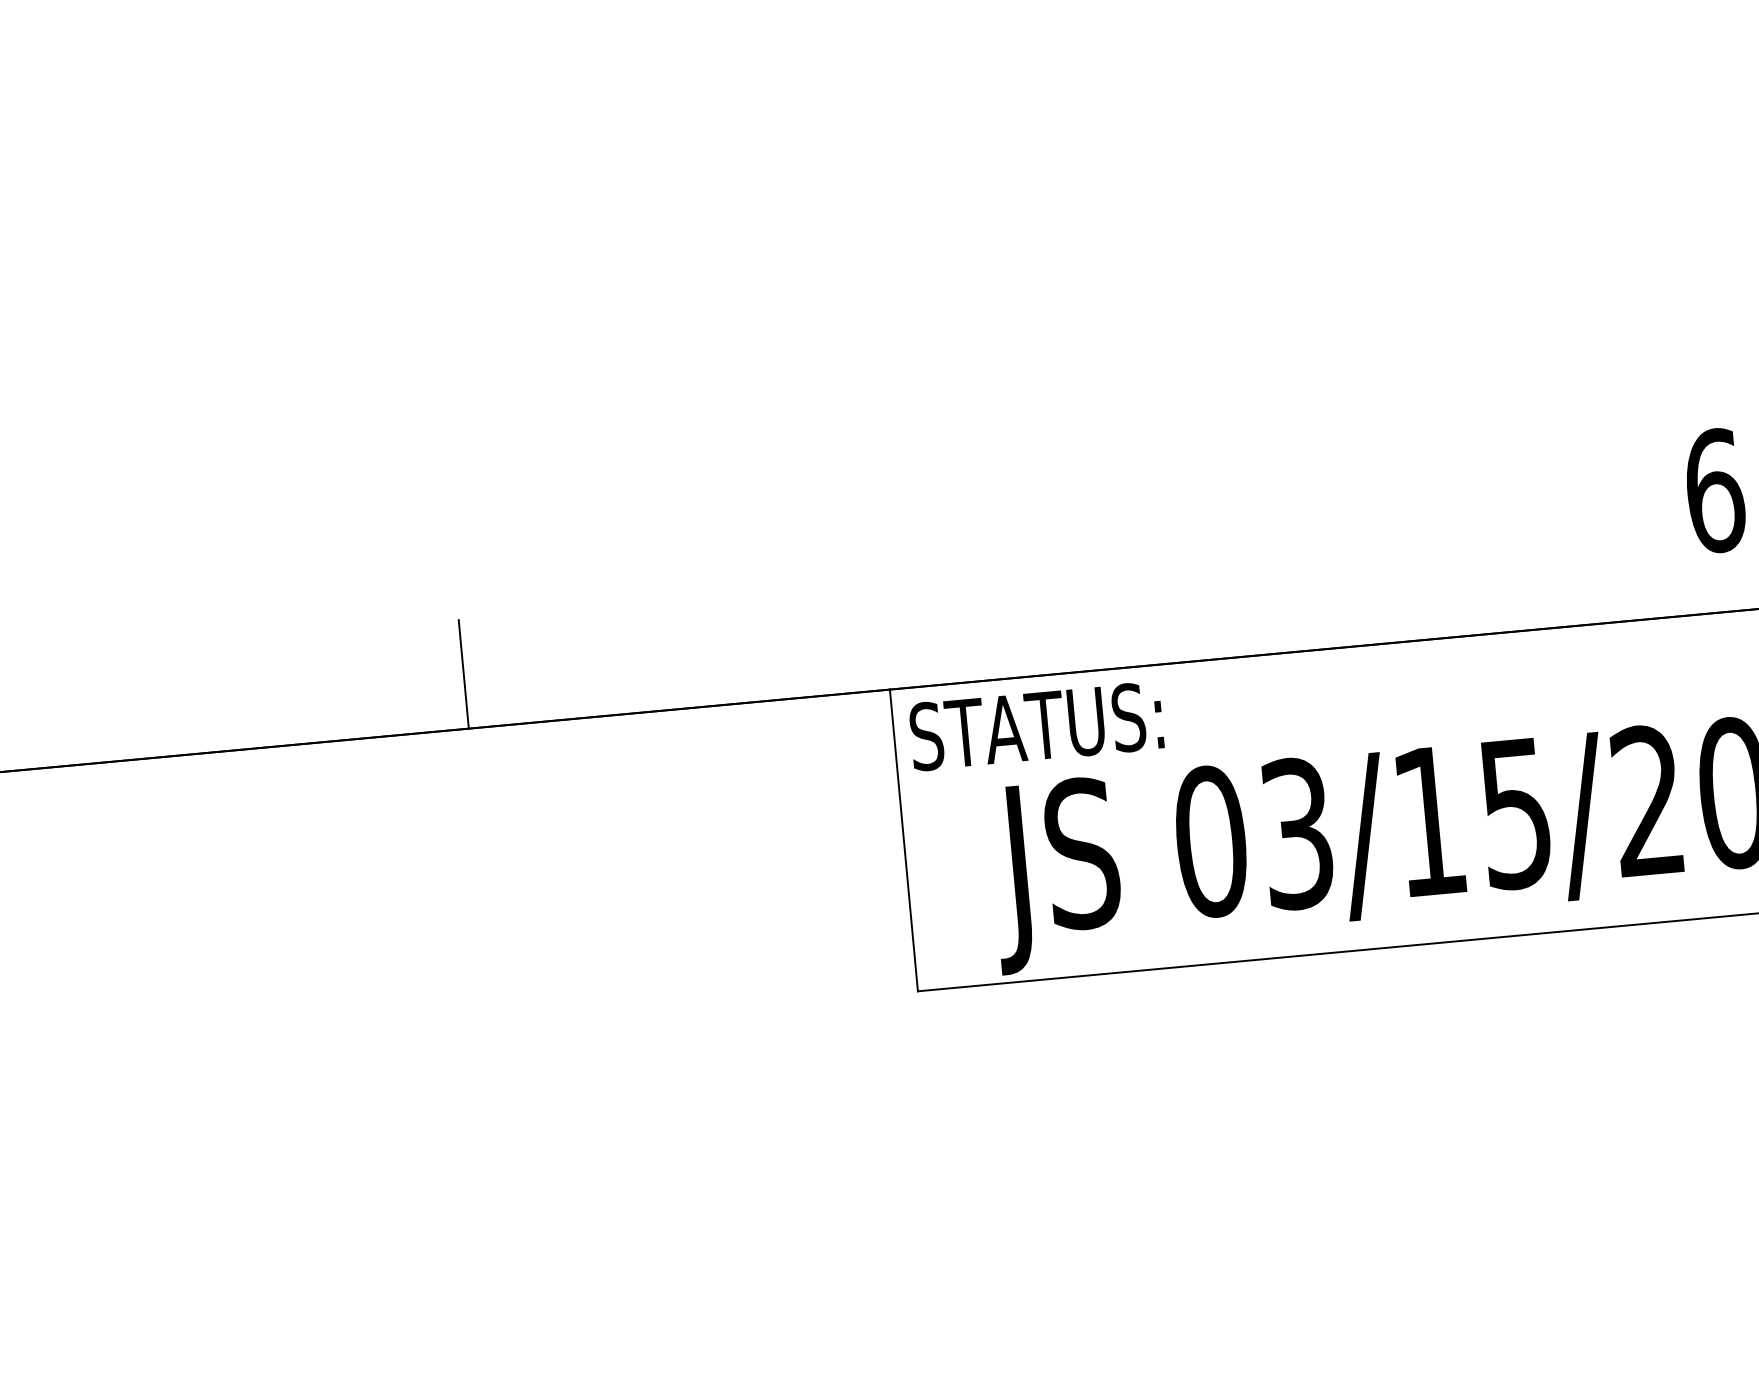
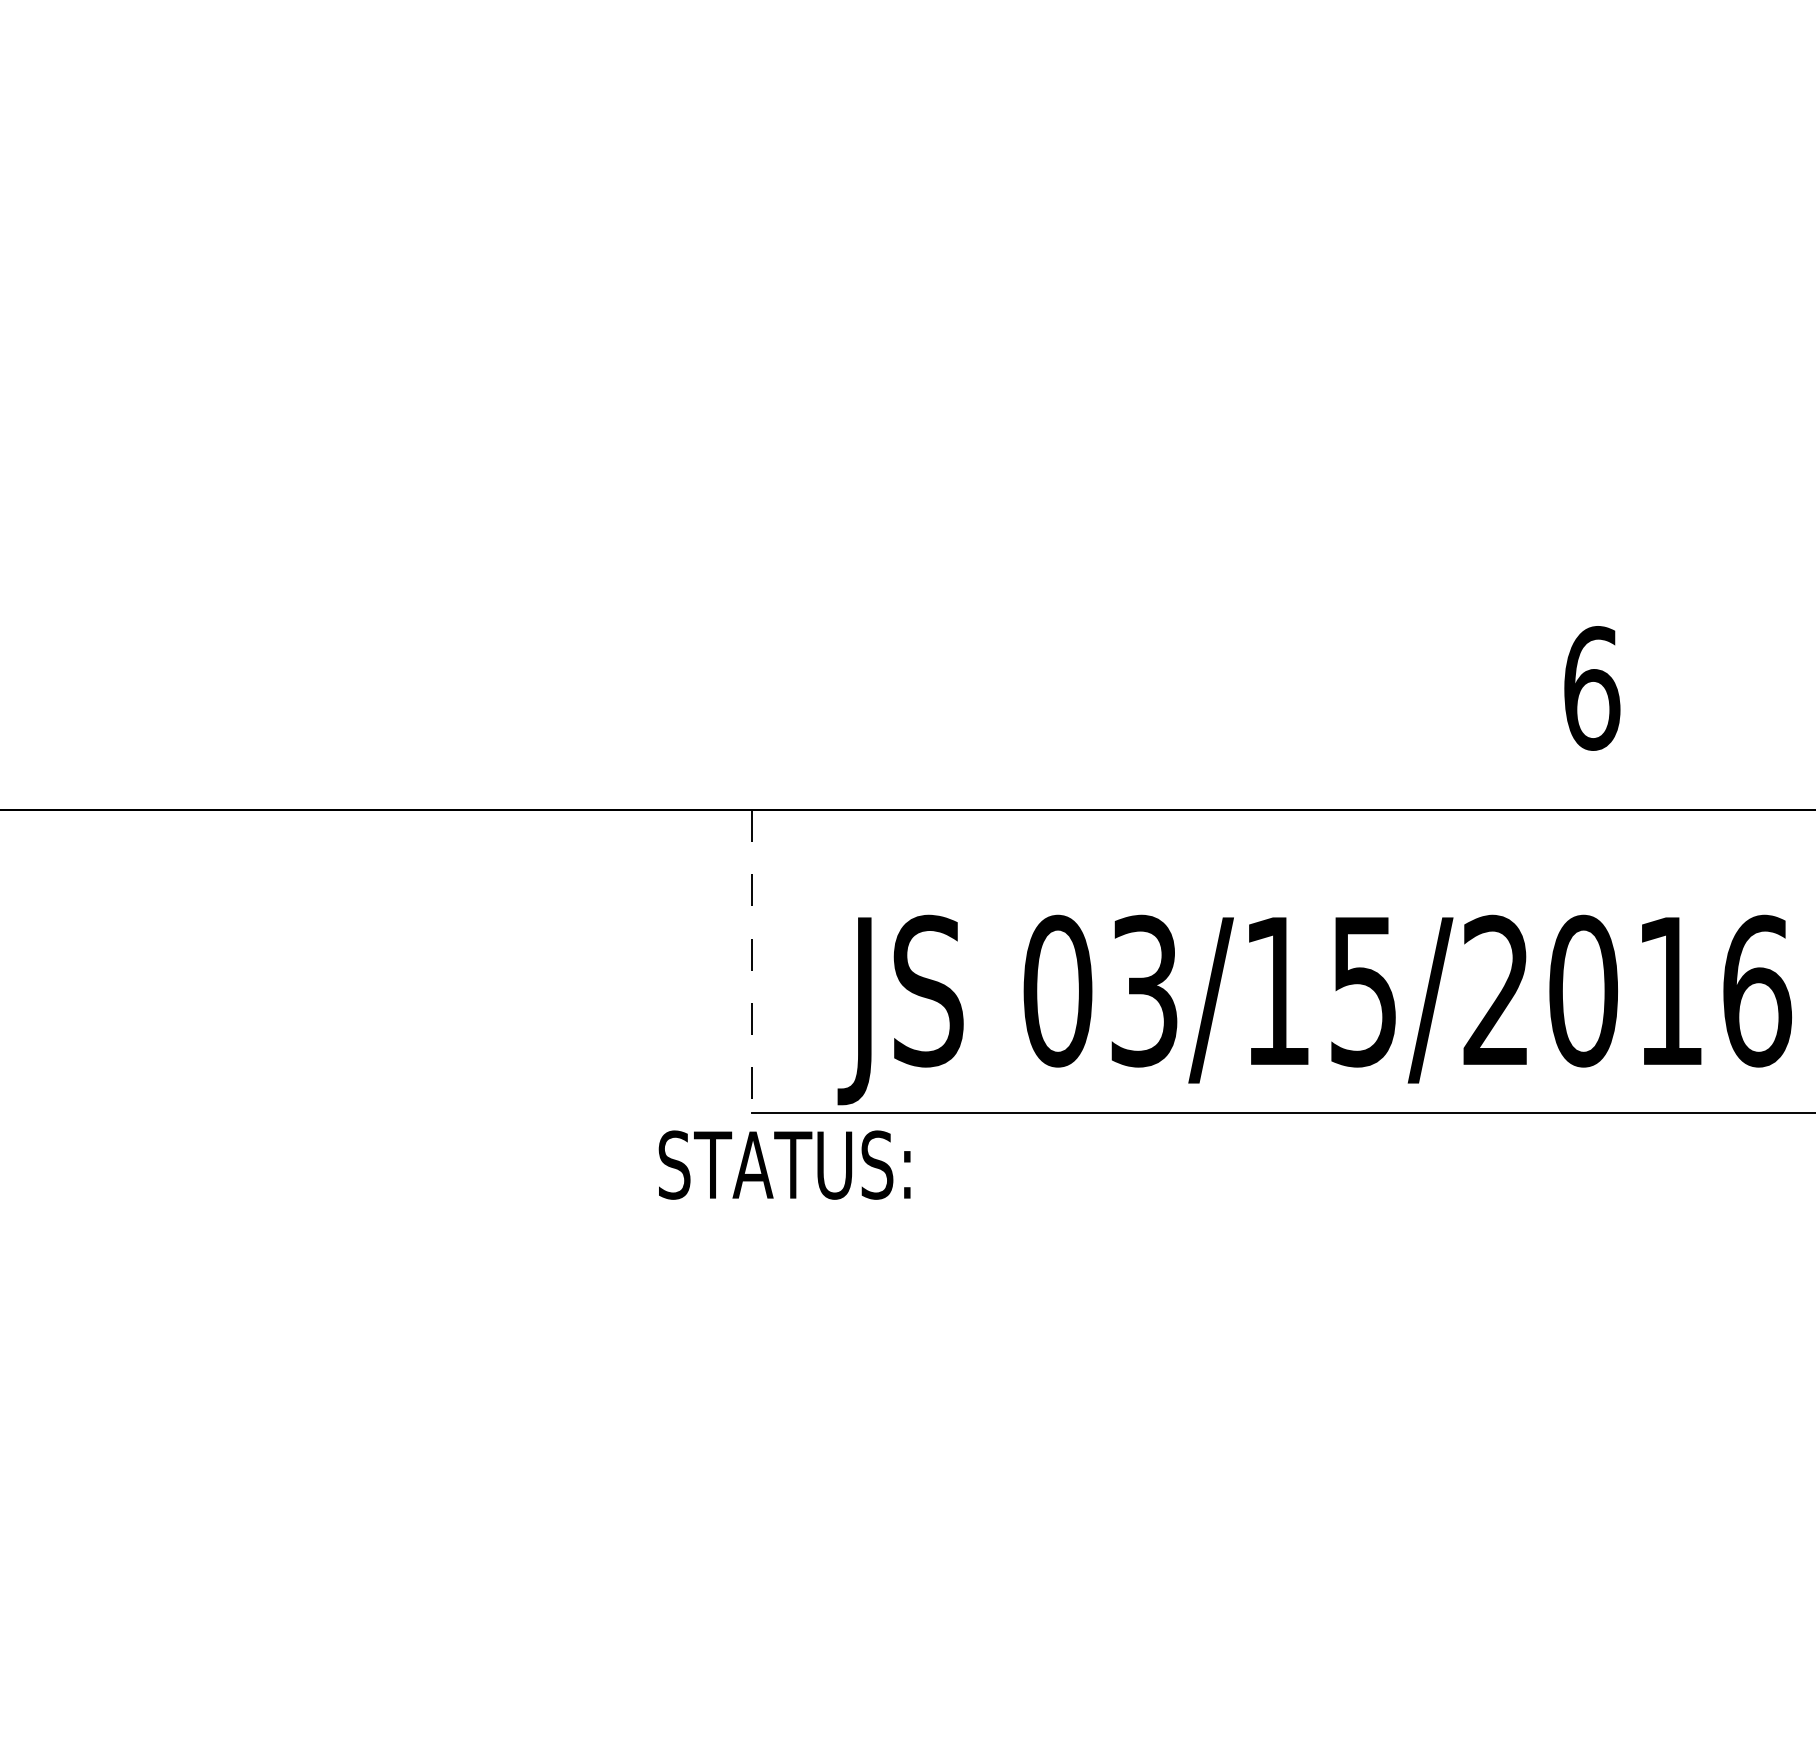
line: (464, 674) -> (329, 755), removed
text: (1036, 725) -> (784, 1164), moved
line: (904, 841) -> (752, 962), solid -> dashed

